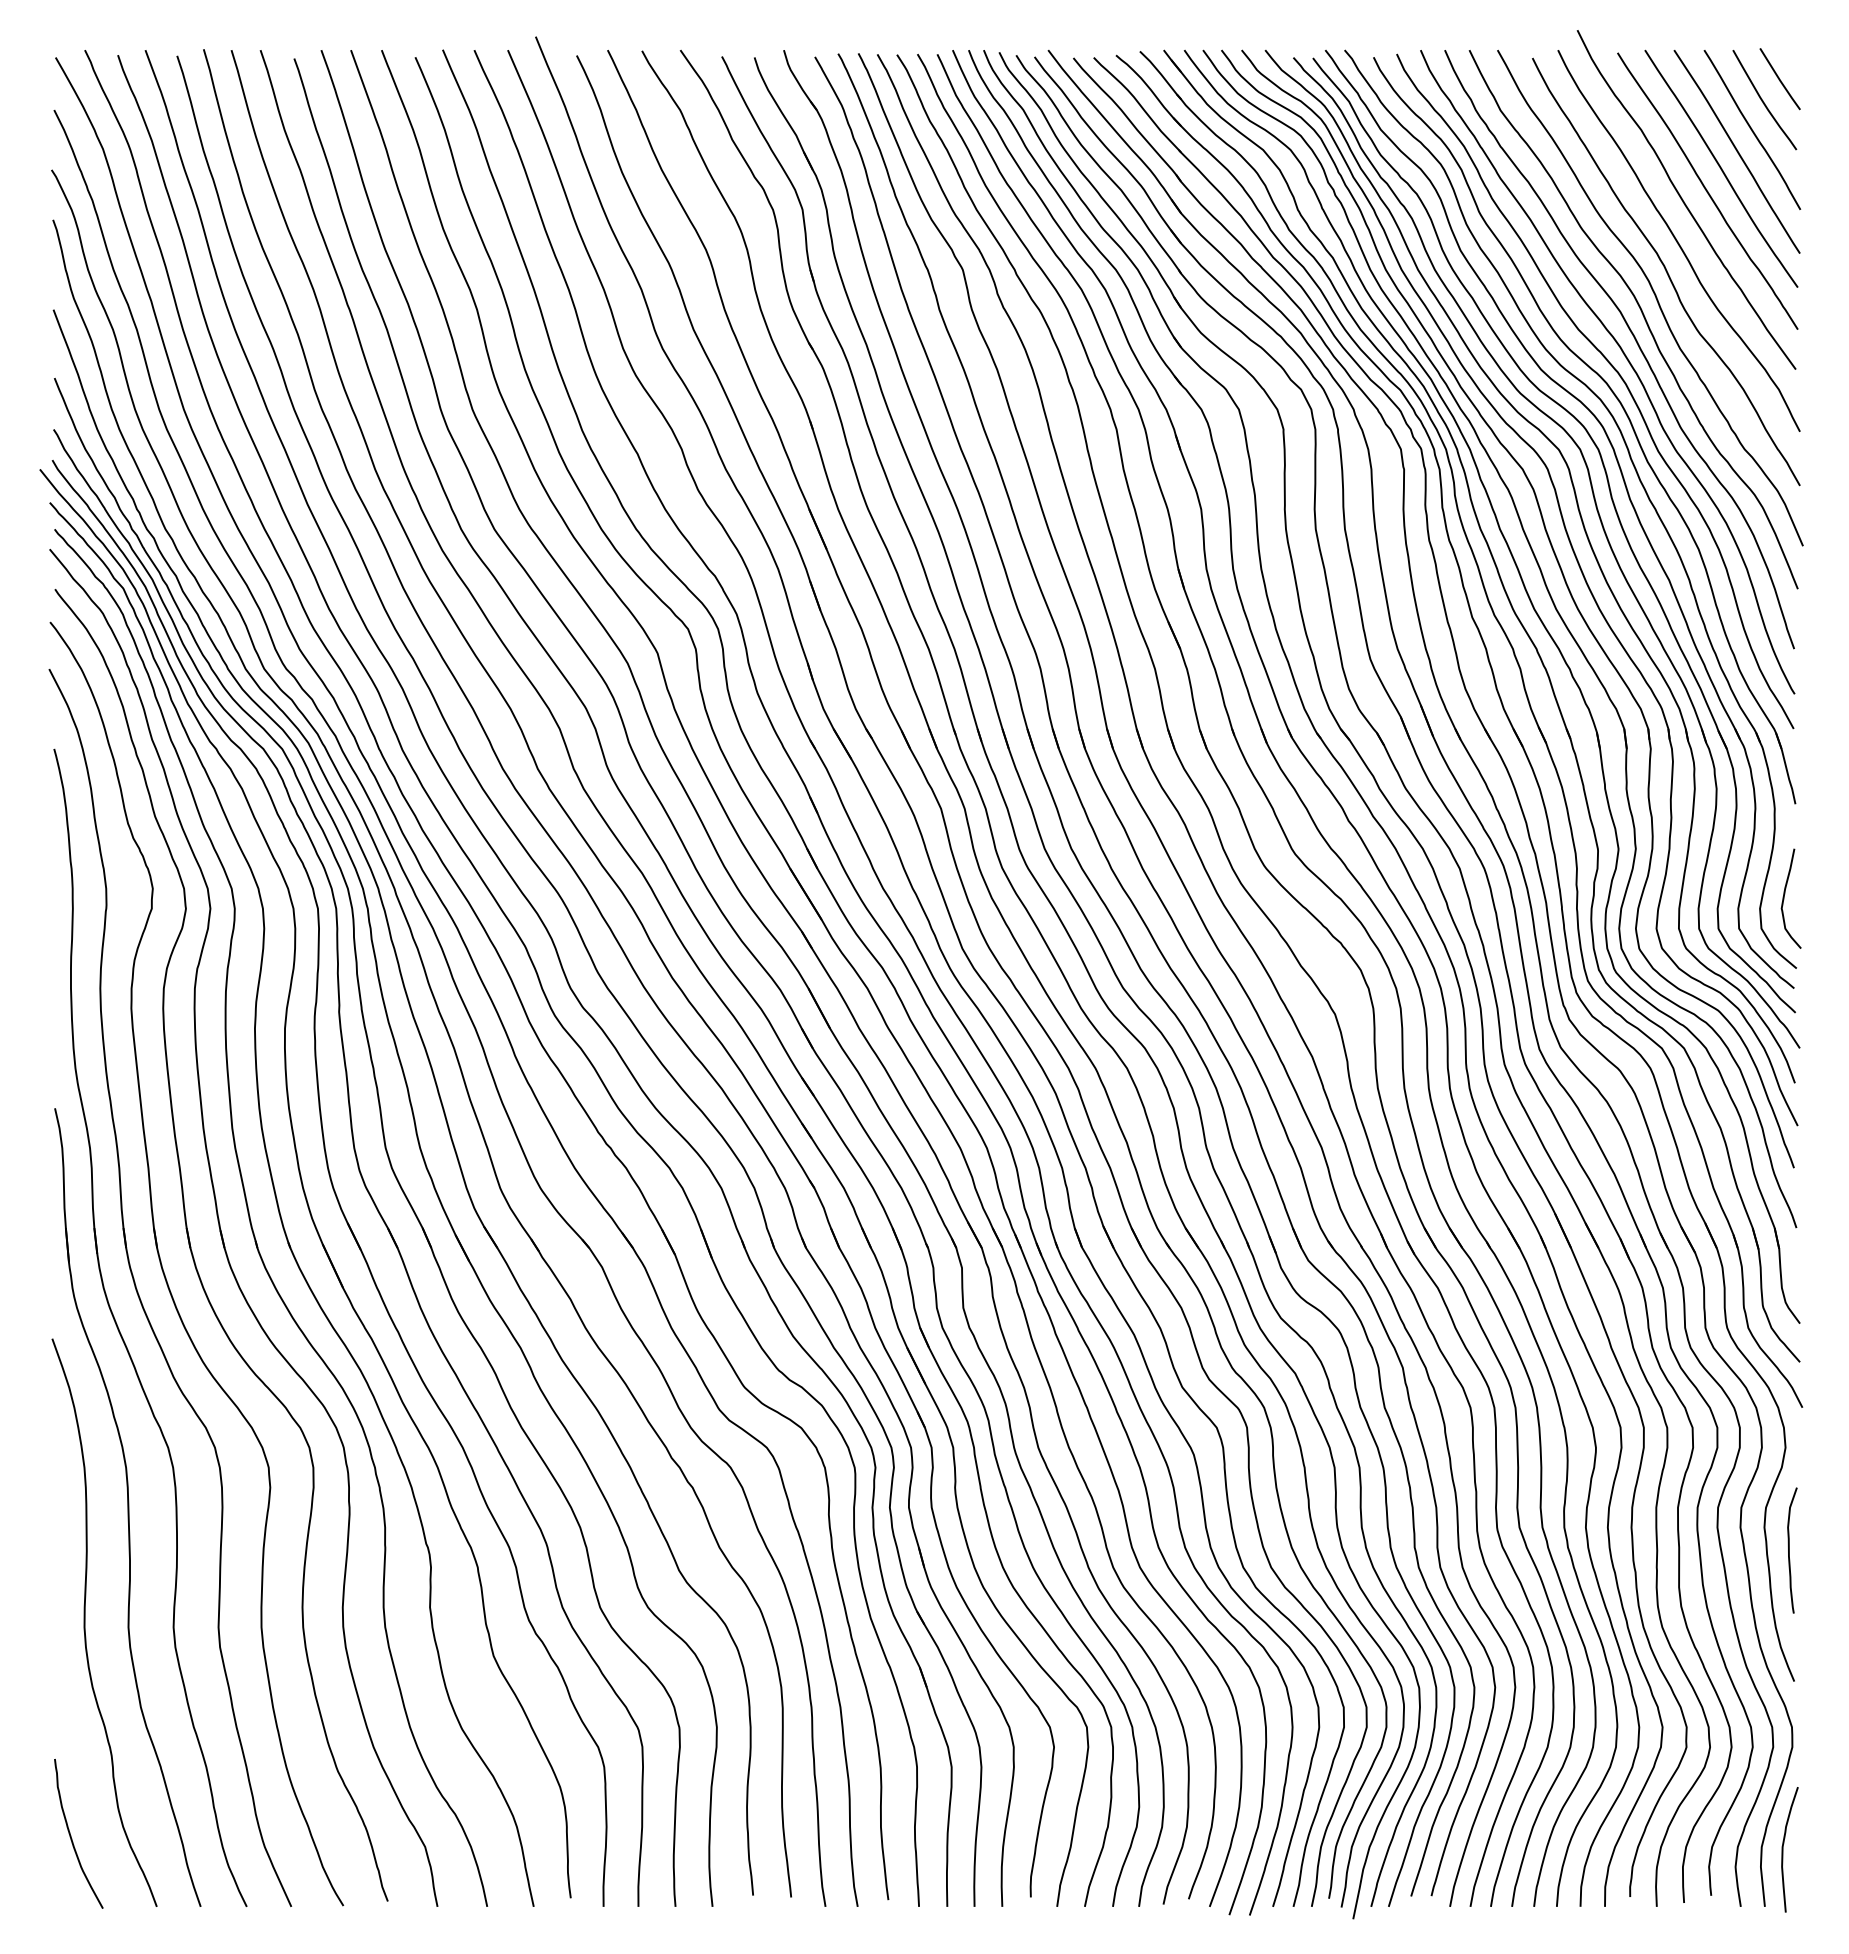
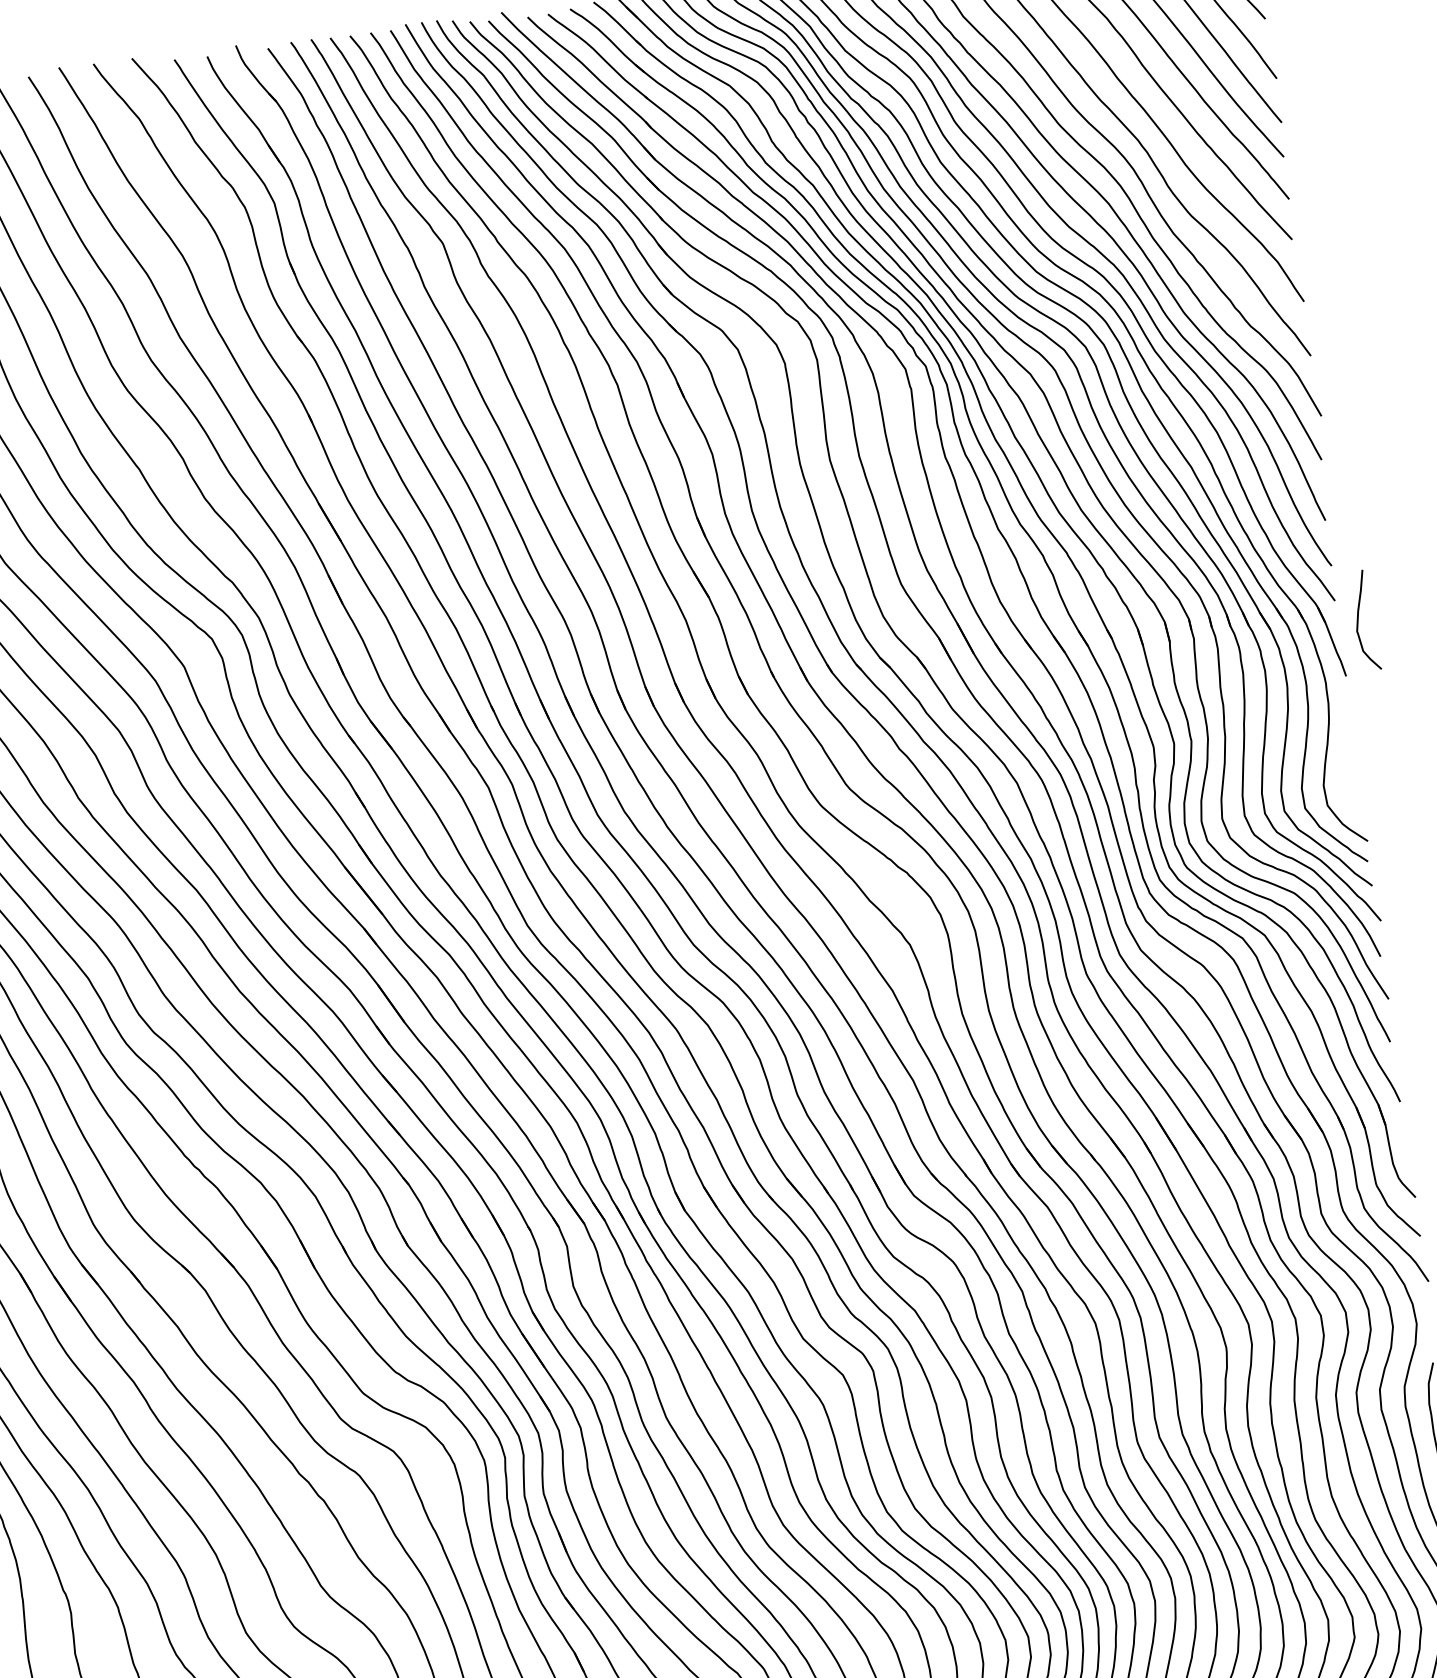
curve: (1784, 898) -> (1358, 621), moved

